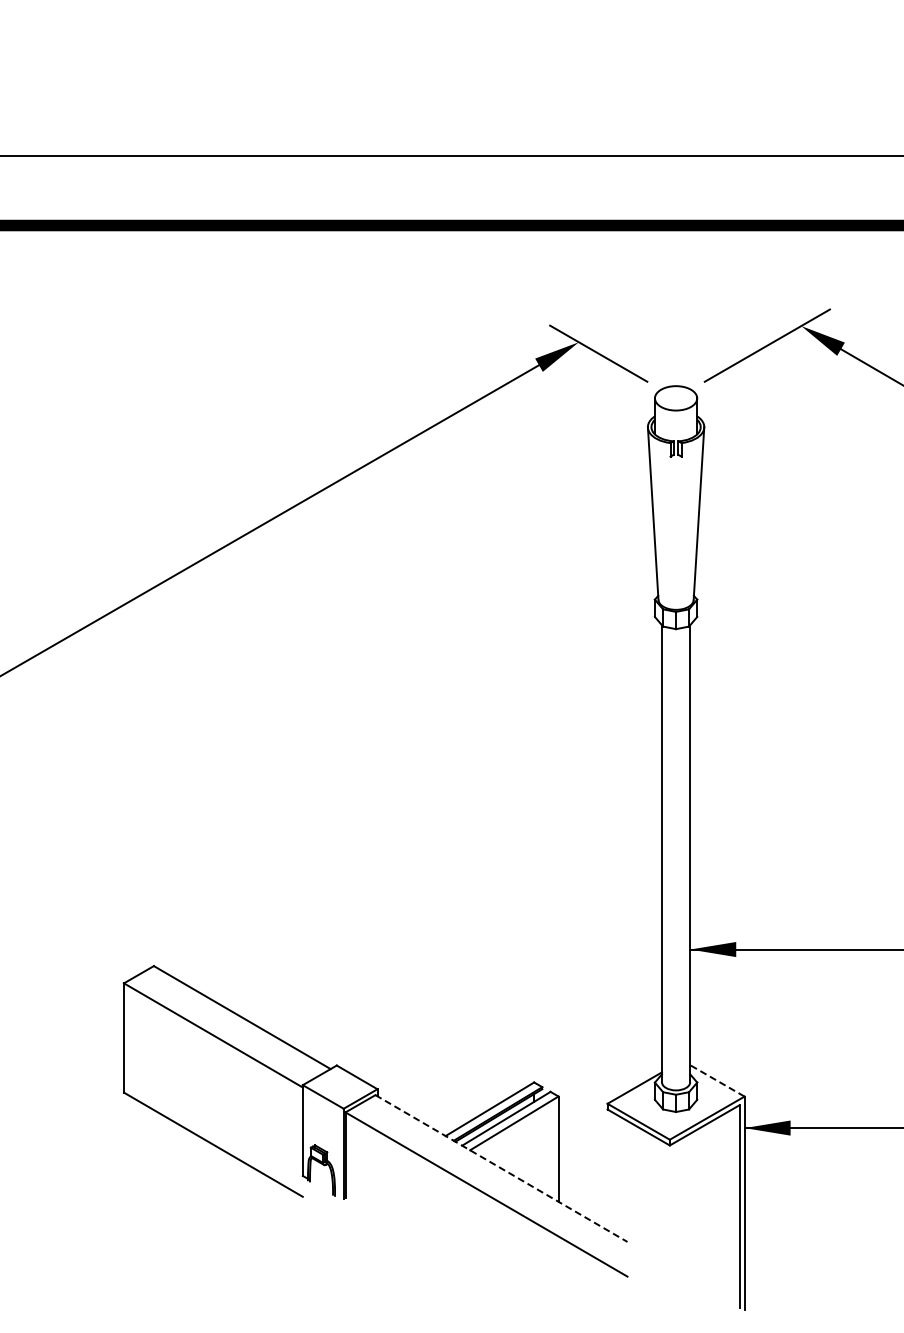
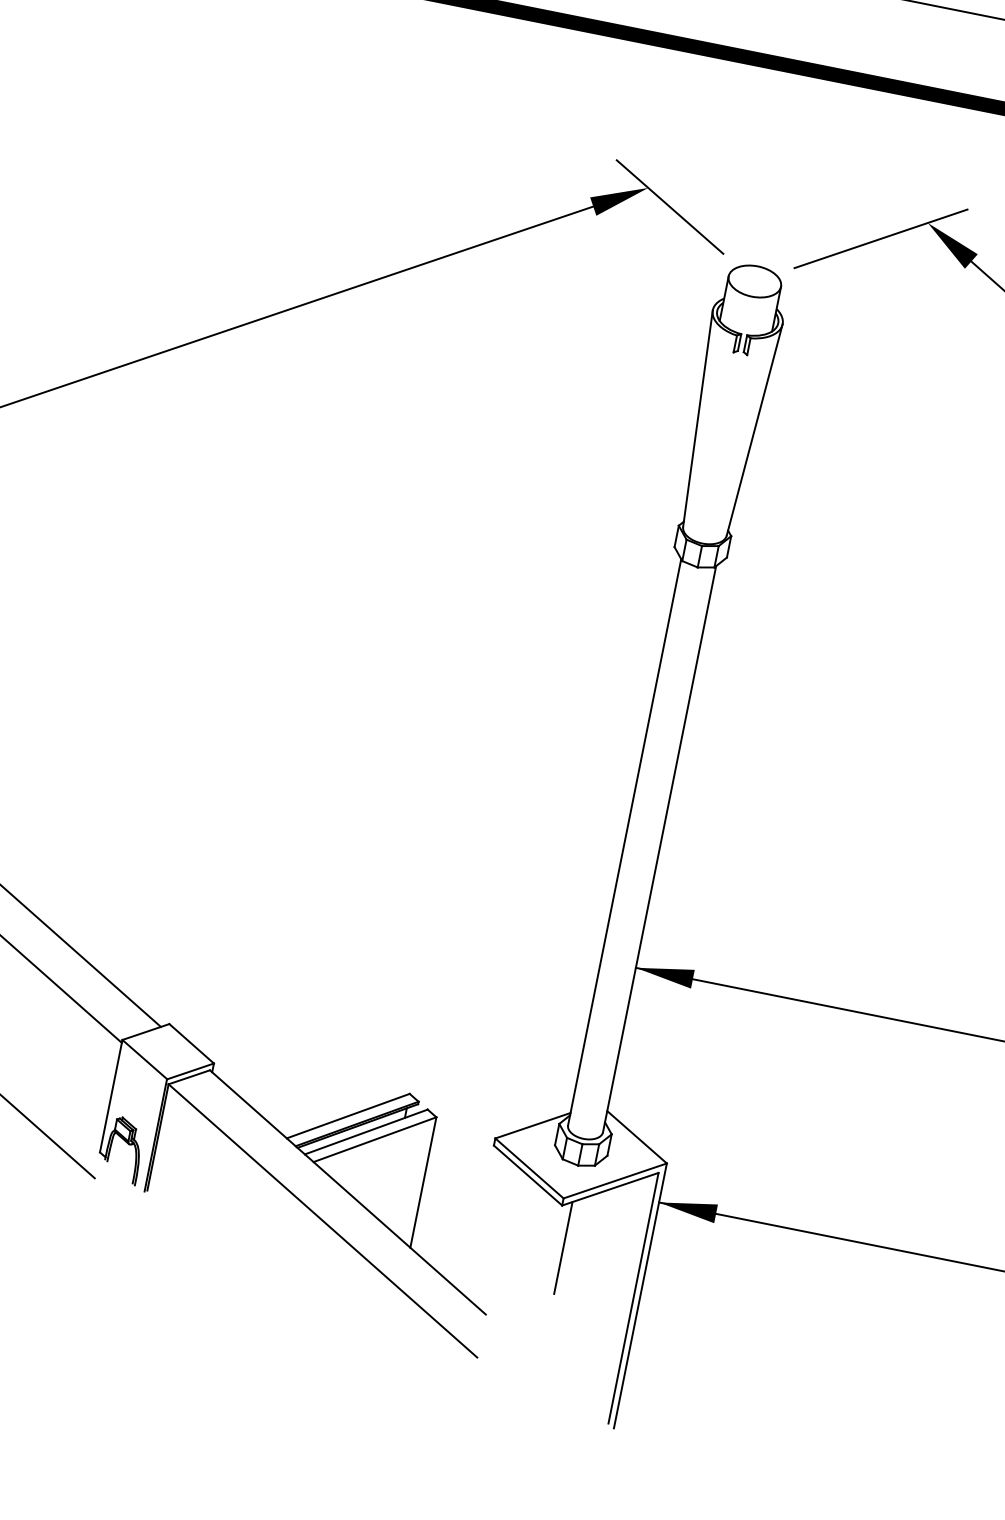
line: (716, 1080) -> (636, 1136), dashed -> solid
line: (501, 1168) -> (347, 1192), dashed -> solid
line: (677, 1178) -> (563, 1248), added

